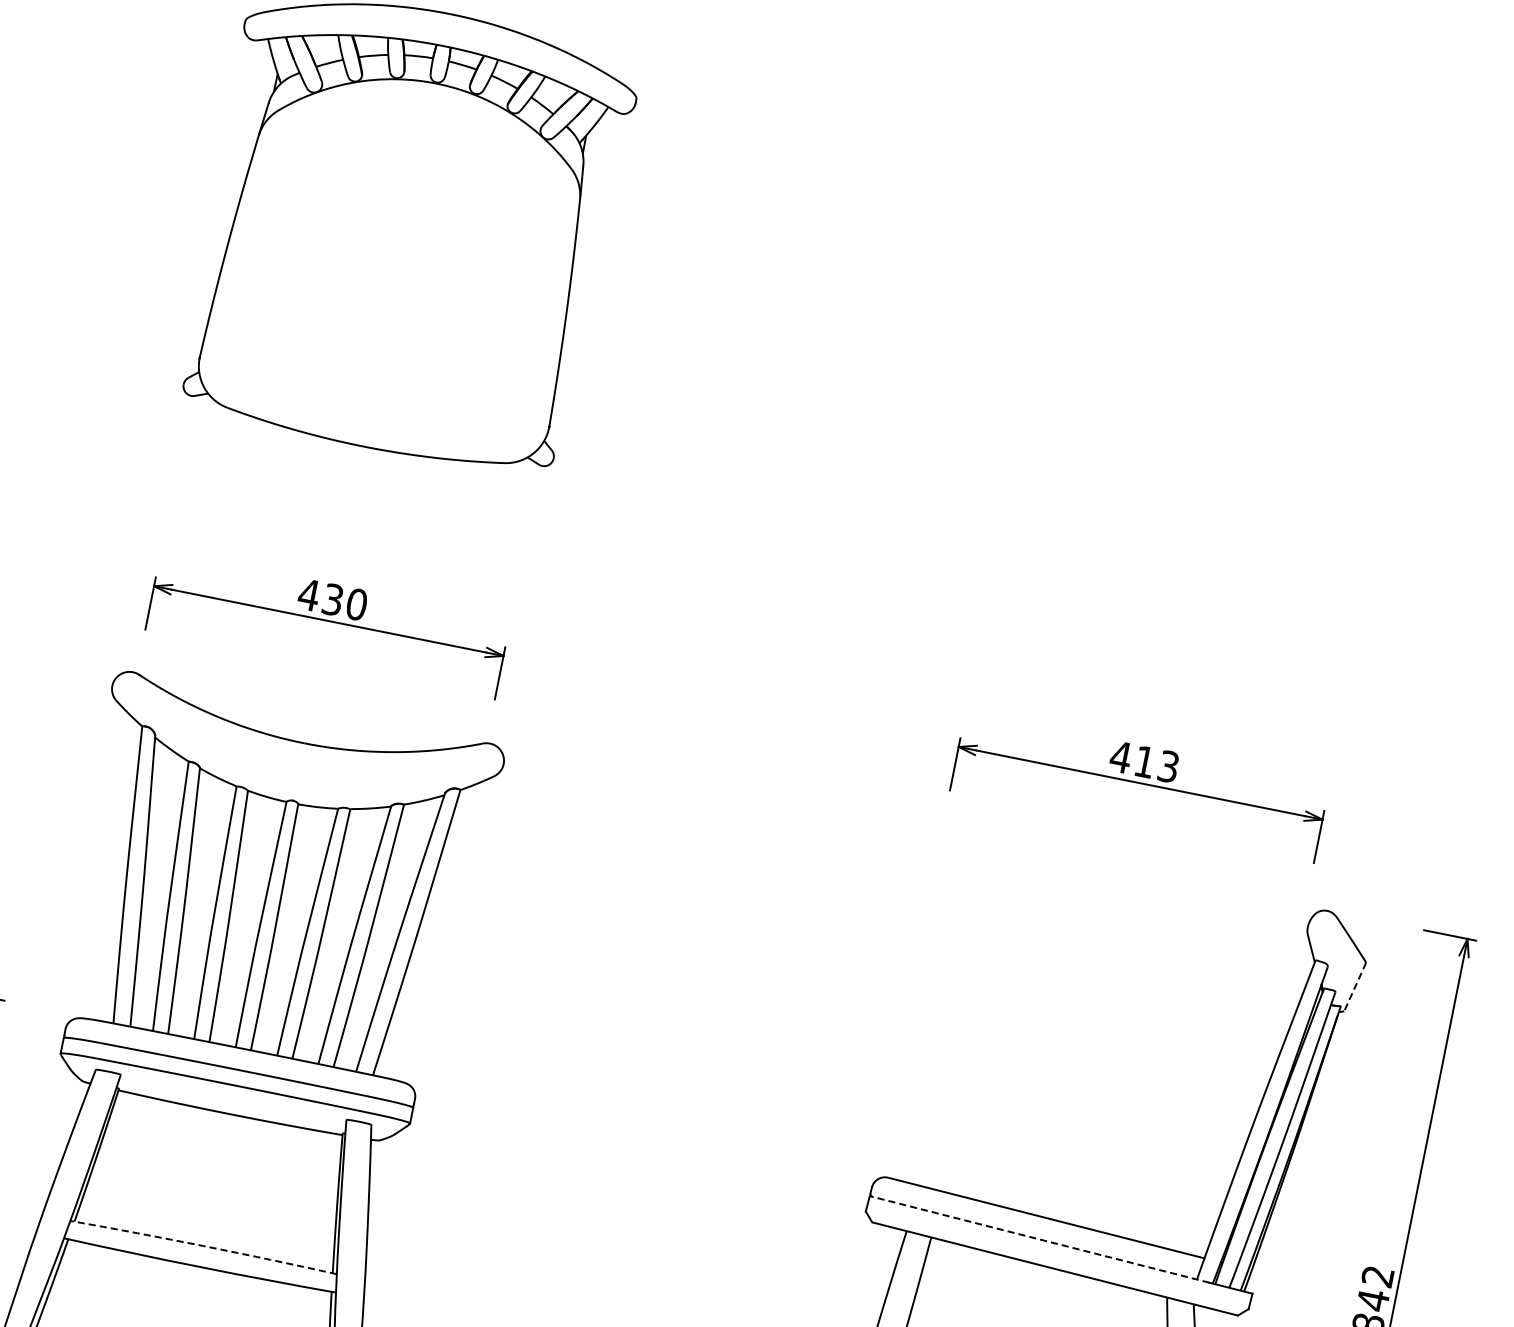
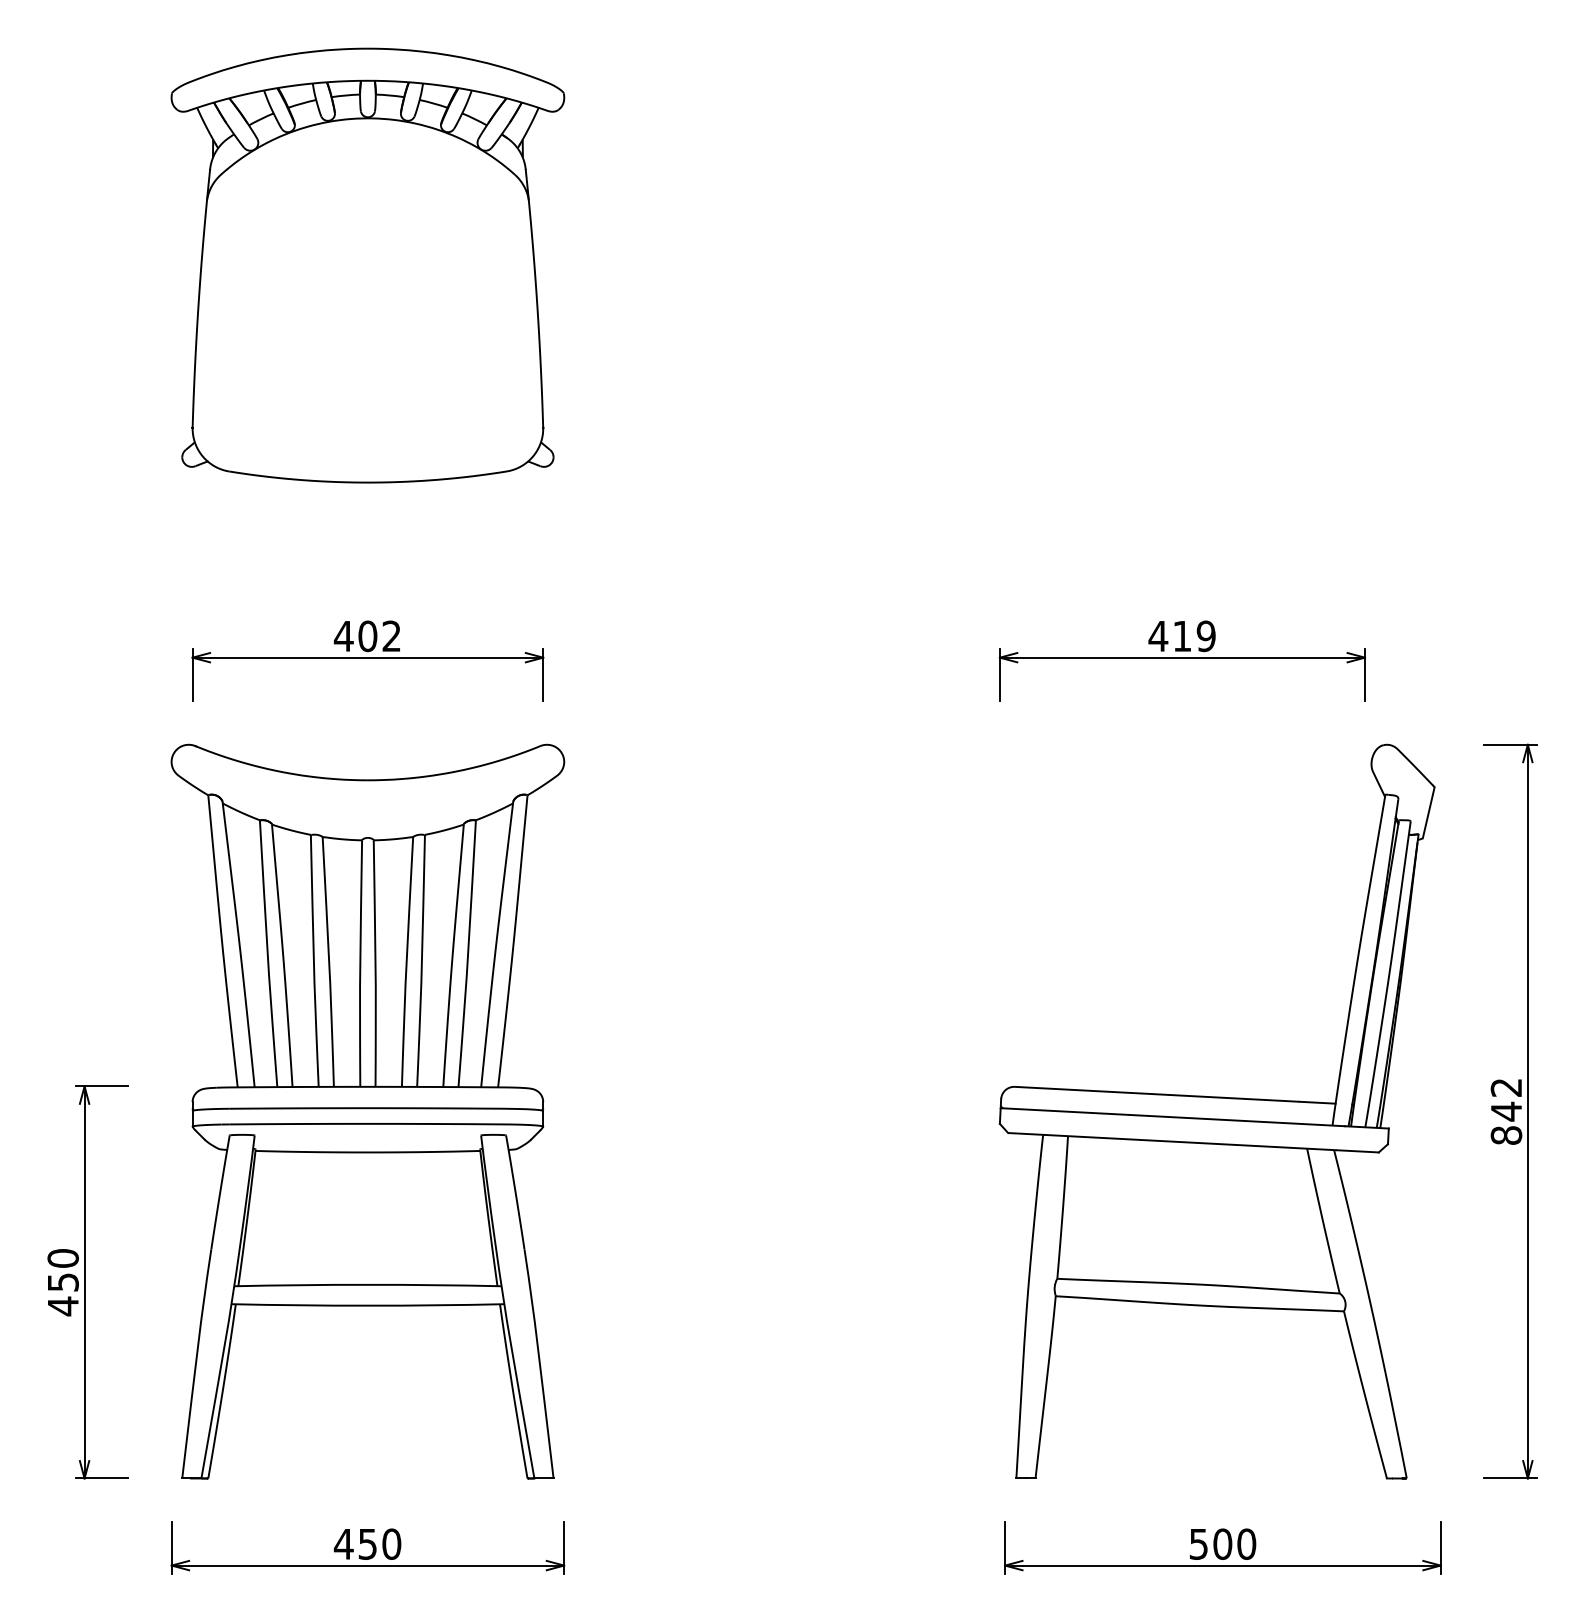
text: (344, 602) -> (379, 636), 430 -> 402
text: (1168, 765) -> (1205, 635), 413 -> 419
line: (1354, 987) -> (1428, 813), dashed -> solid
line: (1039, 1239) -> (1172, 1117), dashed -> solid
arc: (203, 1245) -> (367, 1284), dashed -> solid

